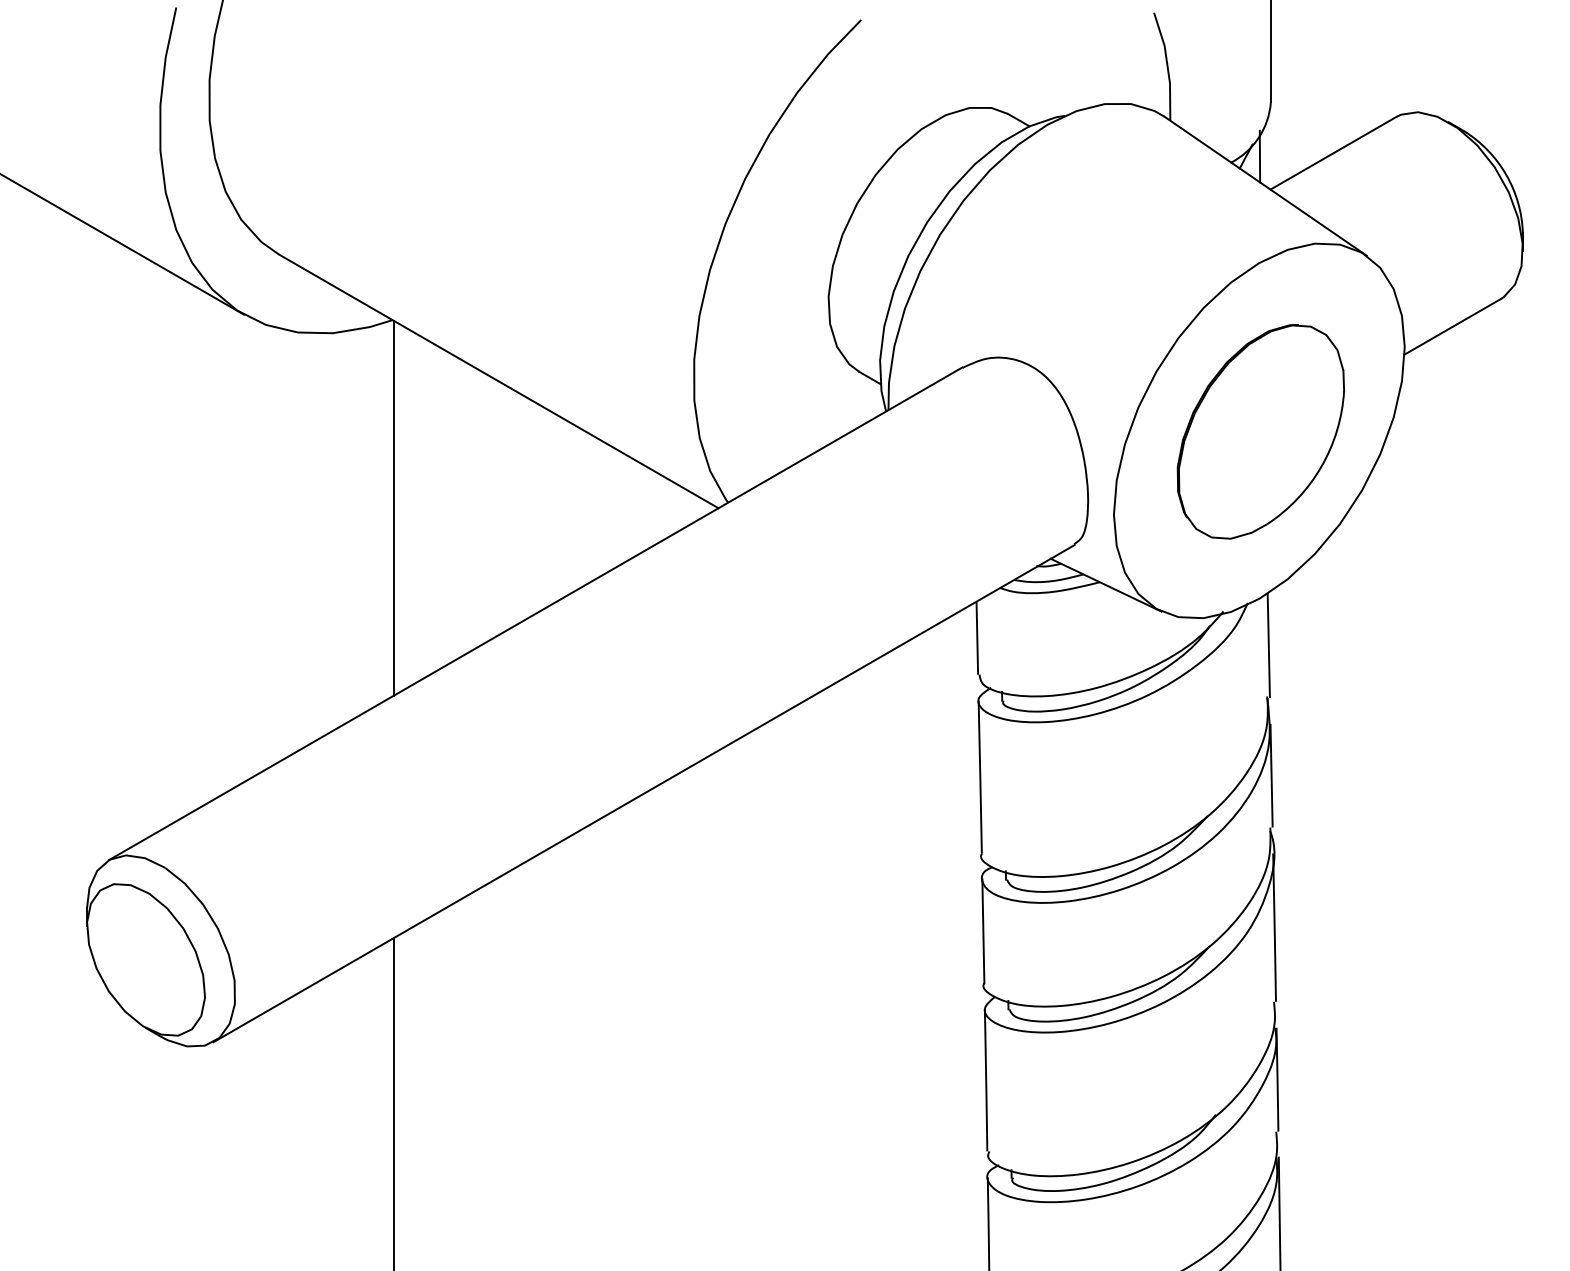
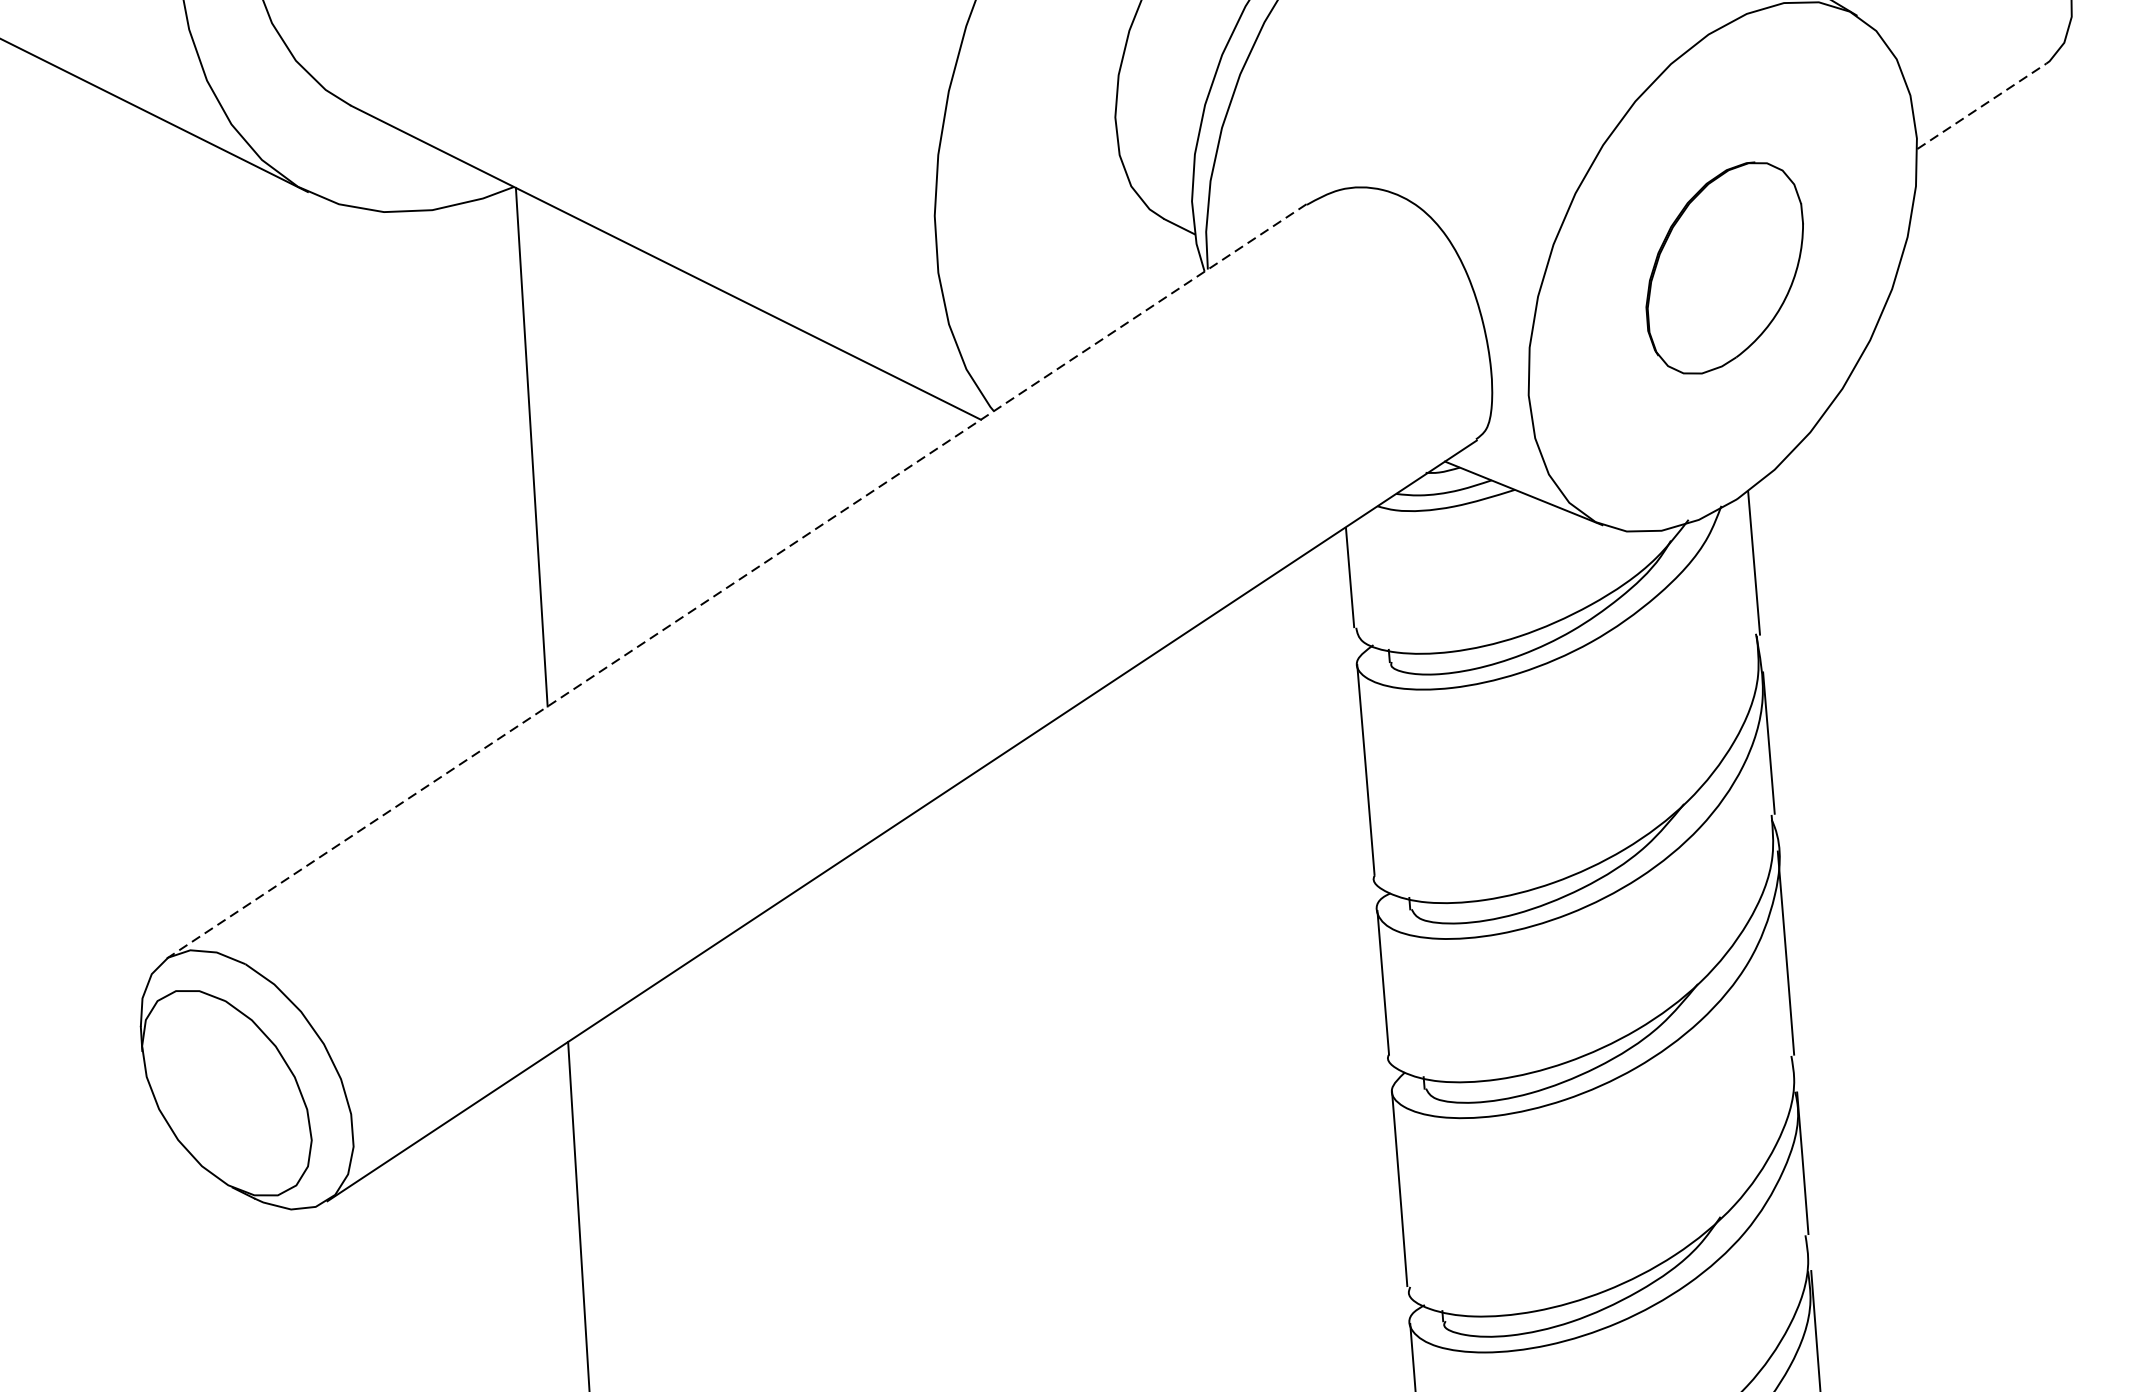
line: (1452, 326) -> (1981, 106), solid -> dashed
part: (1260, 431) -> (1724, 267), size x0.7
line: (535, 613) -> (736, 580), solid -> dashed

